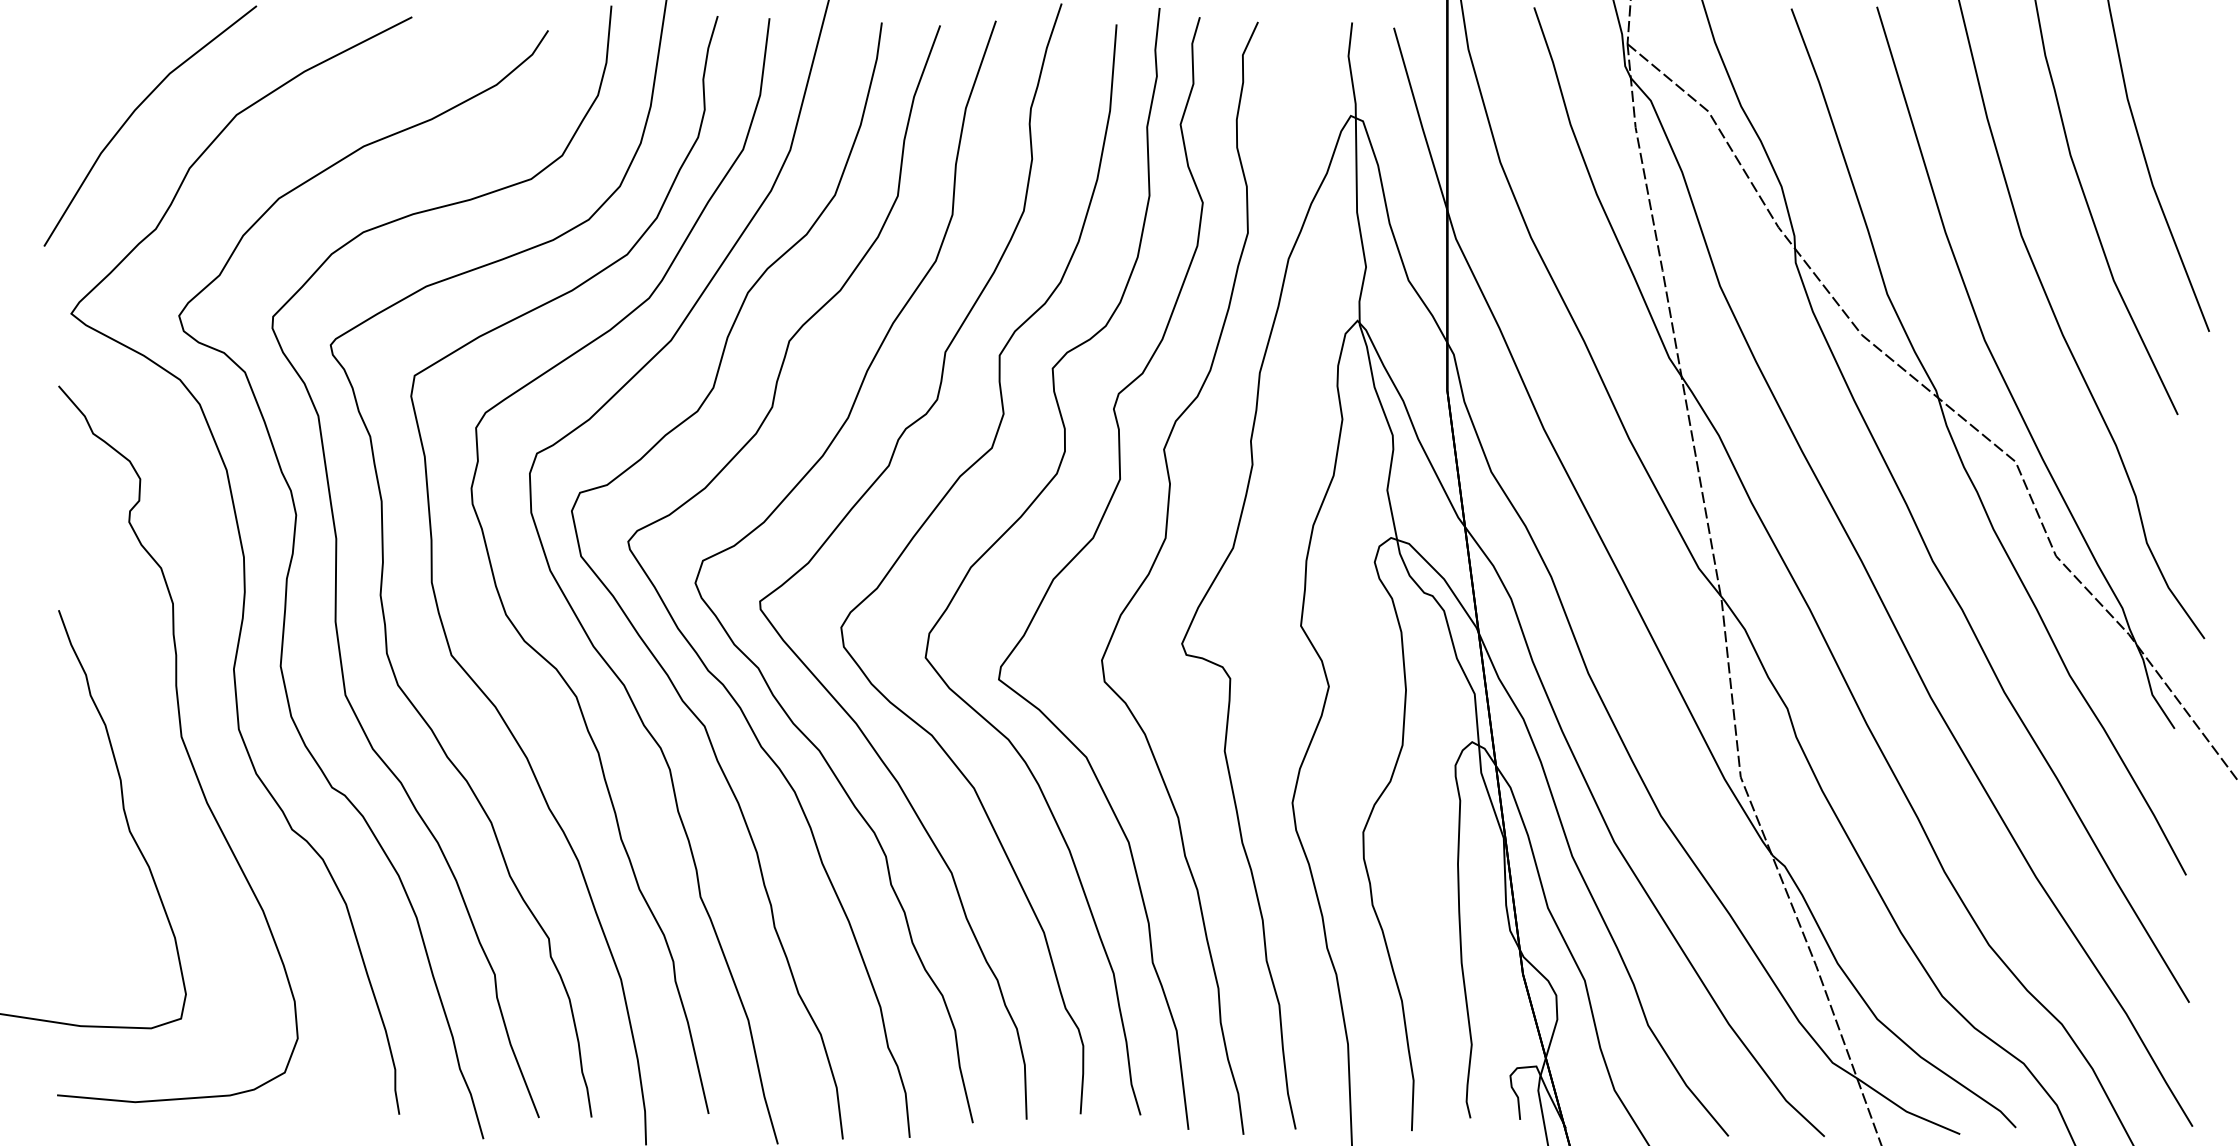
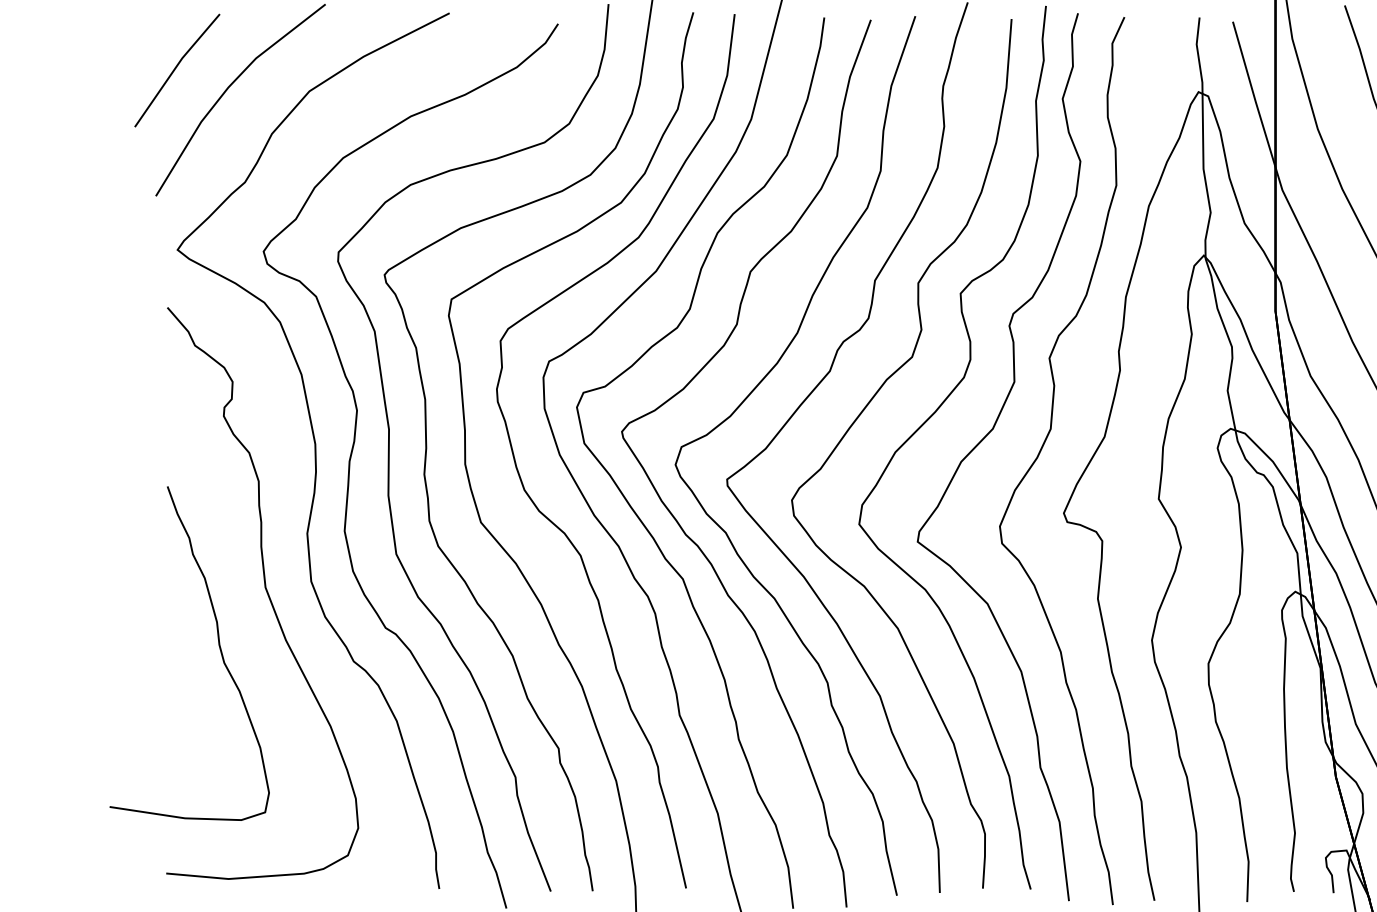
line: (68, 88) -> (175, 70), added

